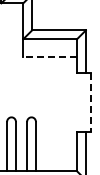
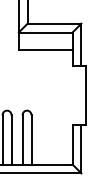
line: (49, 57) -> (45, 50), dashed -> solid
line: (90, 103) -> (86, 96), dashed -> solid

